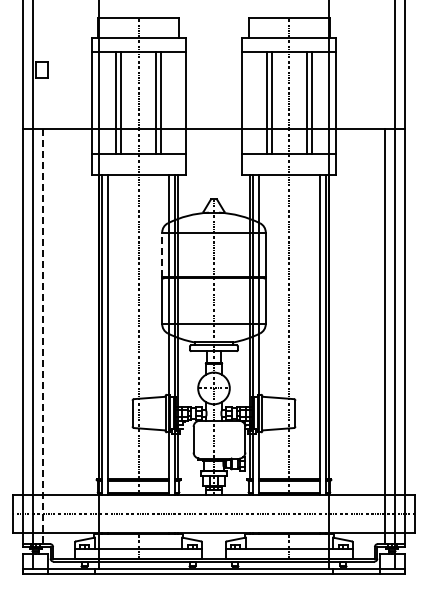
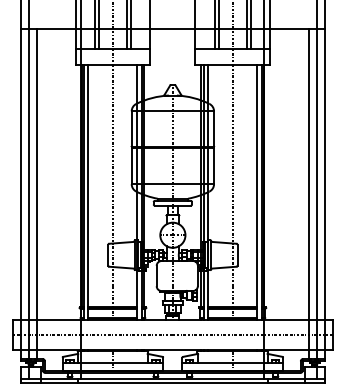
line: (162, 254) -> (131, 128), dashed -> solid
line: (43, 337) -> (37, 194), dashed -> solid

